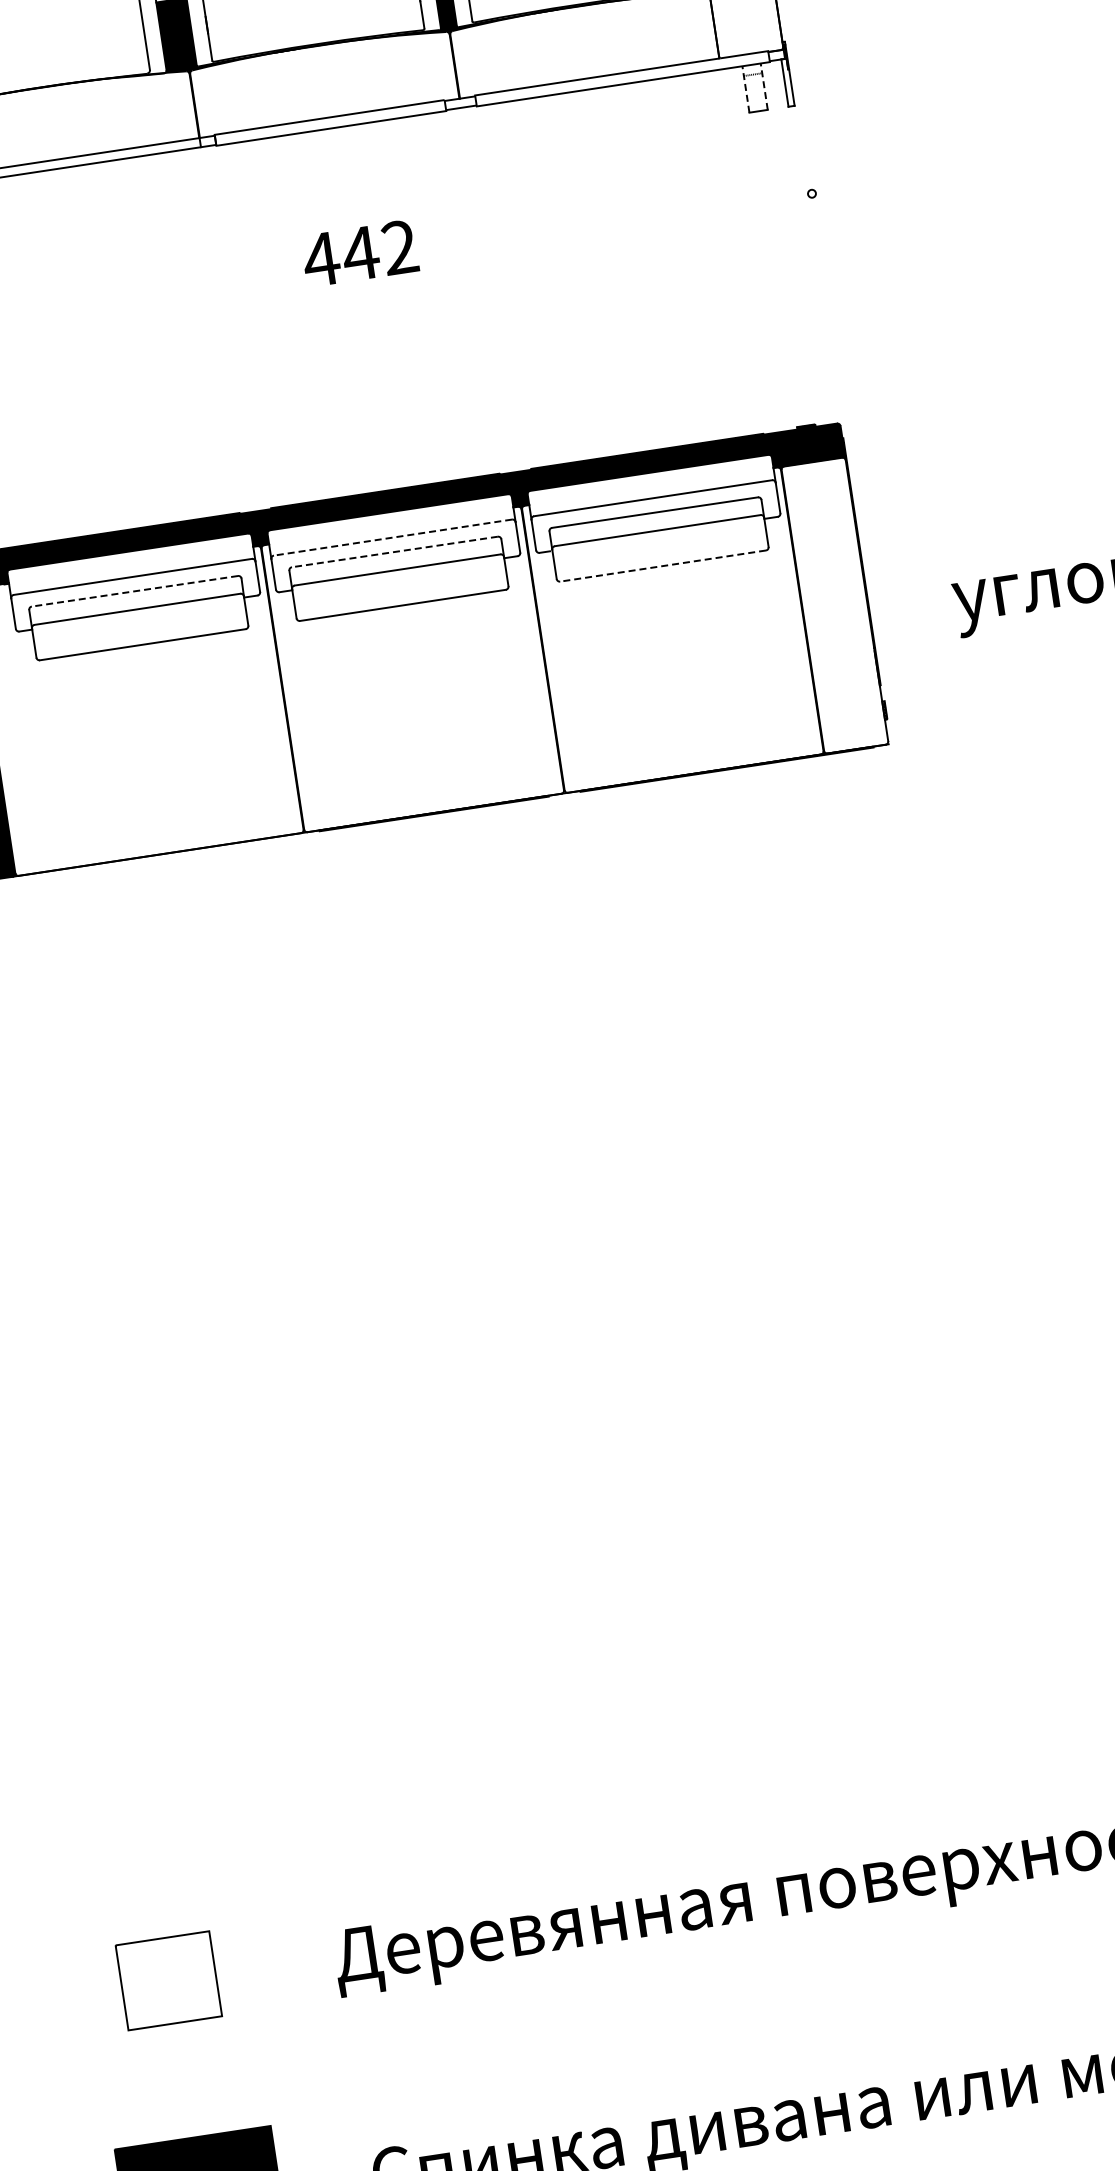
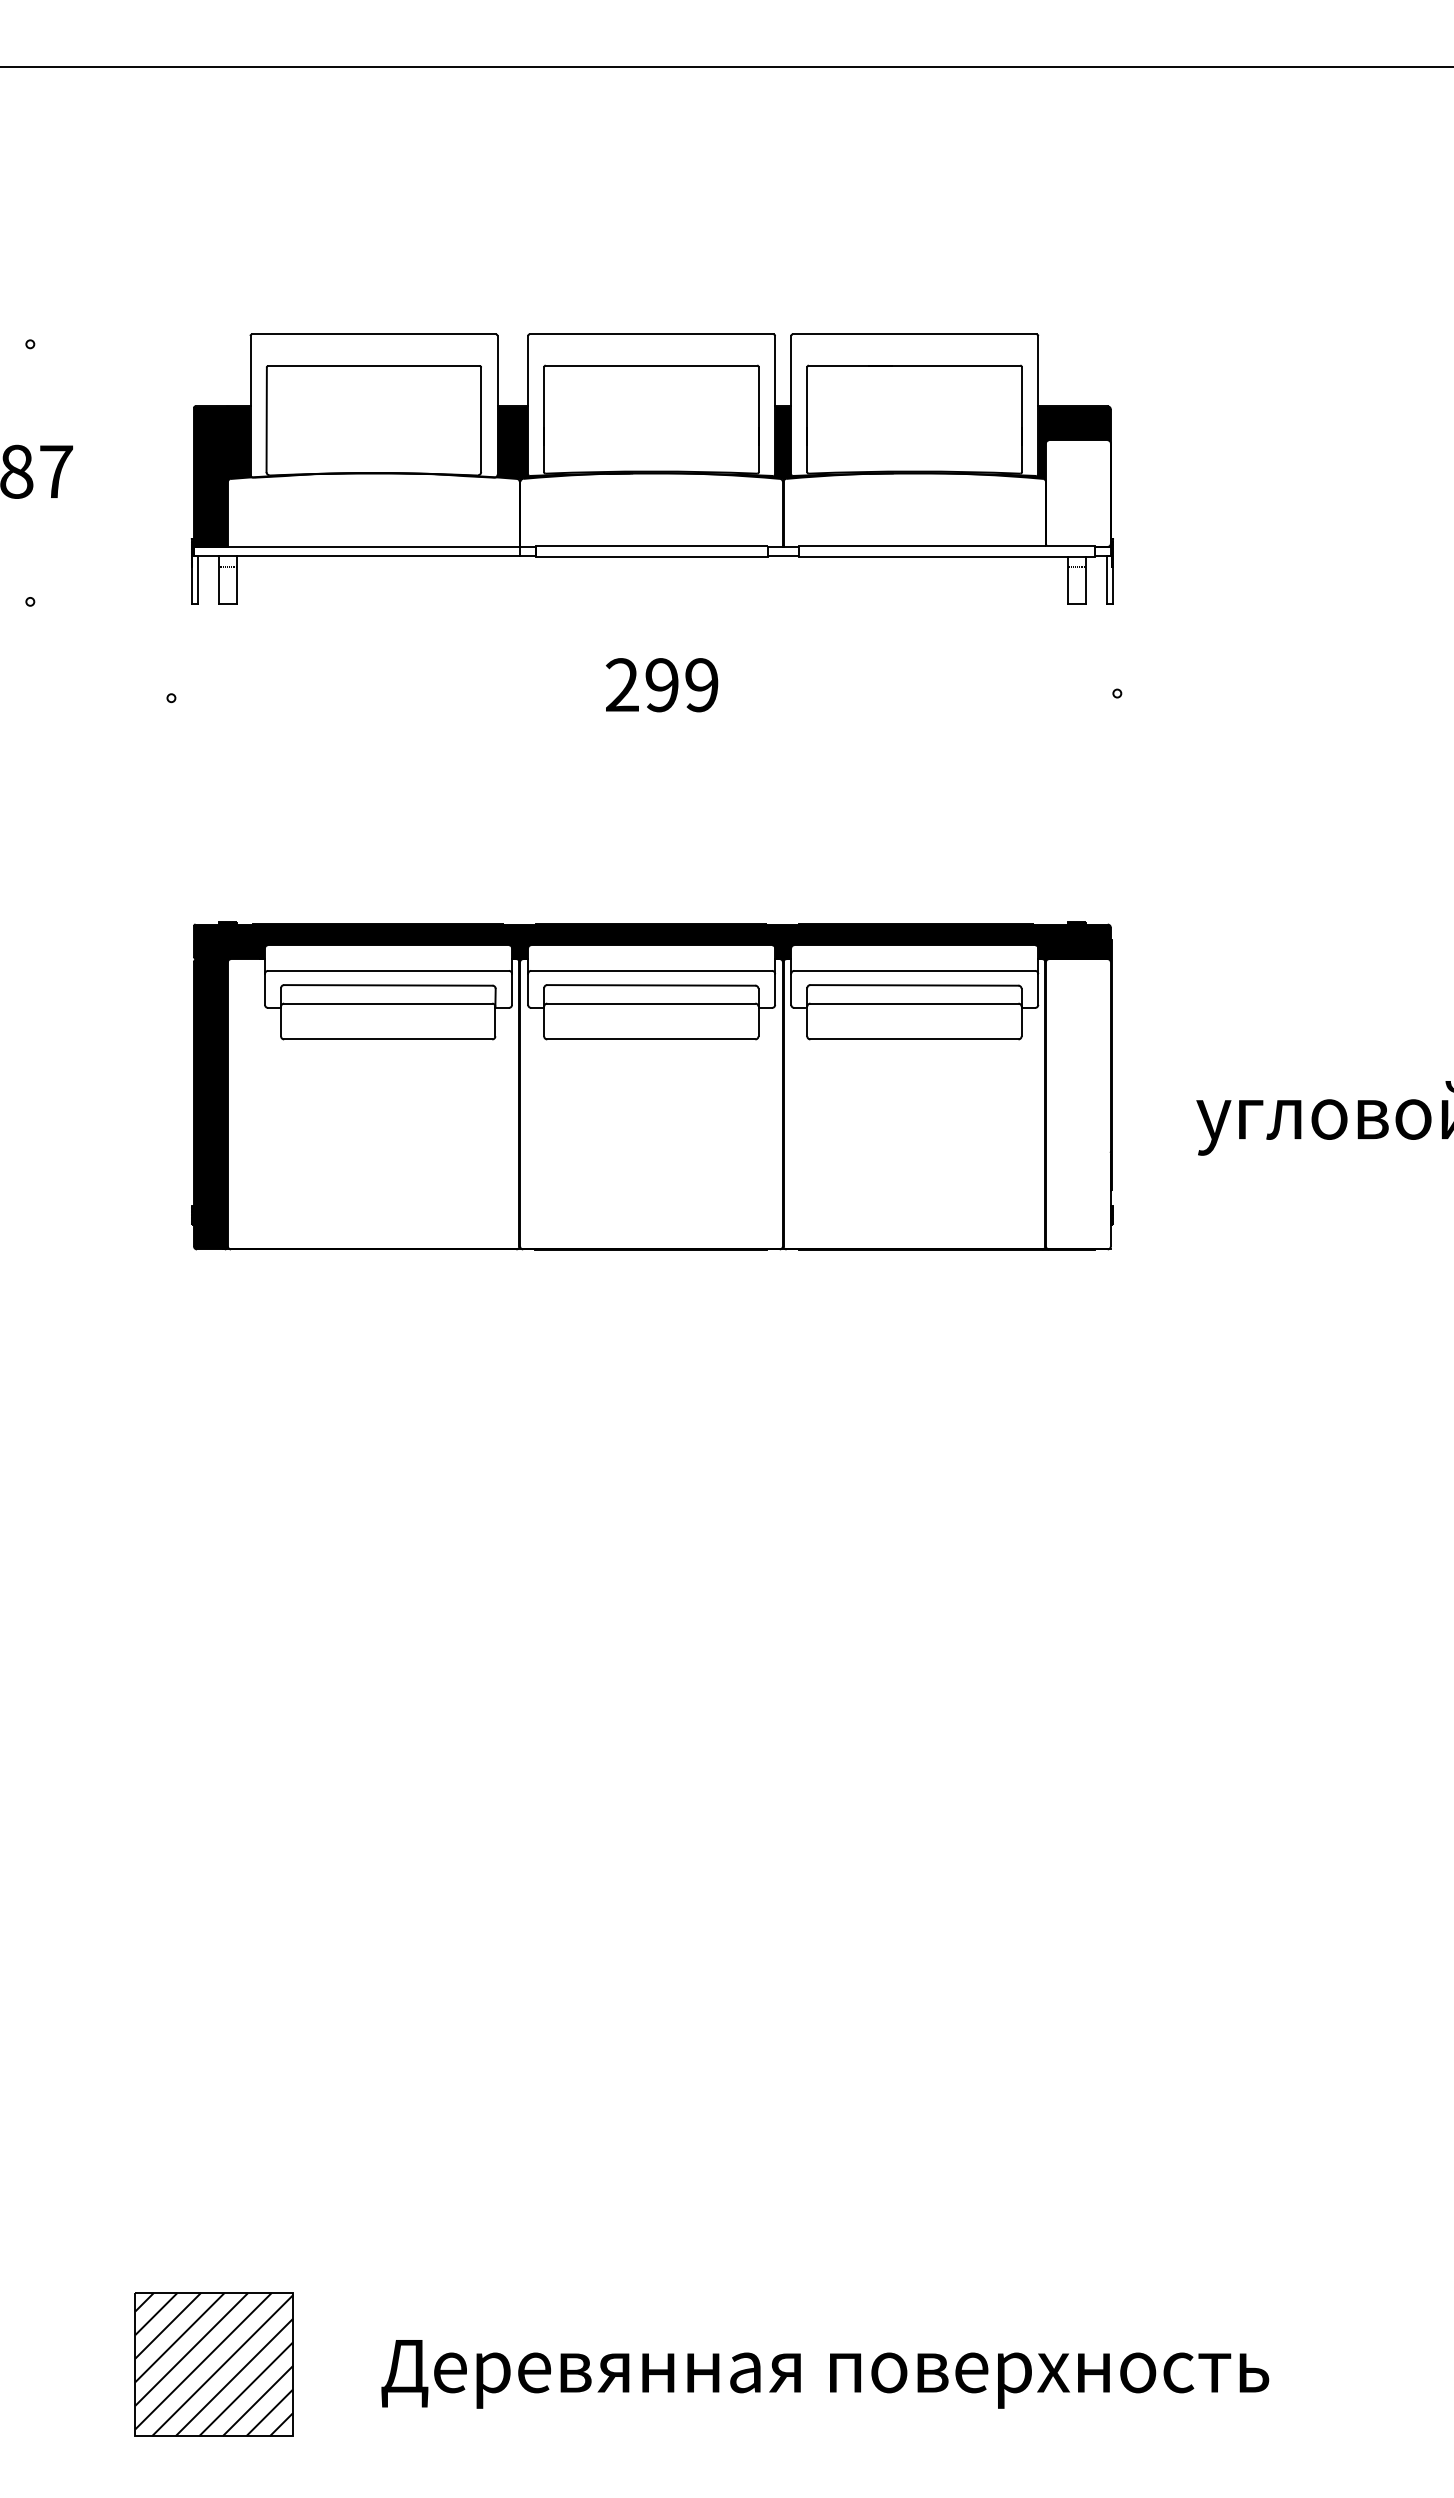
line: (764, 86) -> (1086, 580), dashed -> solid
line: (745, 89) -> (1067, 580), dashed -> solid
text: (360, 253) -> (661, 685), 442 -> 299
line: (392, 537) -> (651, 970), dashed -> solid
line: (394, 552) -> (650, 985), dashed -> solid
line: (662, 566) -> (913, 1039), dashed -> solid
line: (134, 591) -> (387, 985), dashed -> solid
part: (168, 1980) -> (213, 2364), size x1.67

